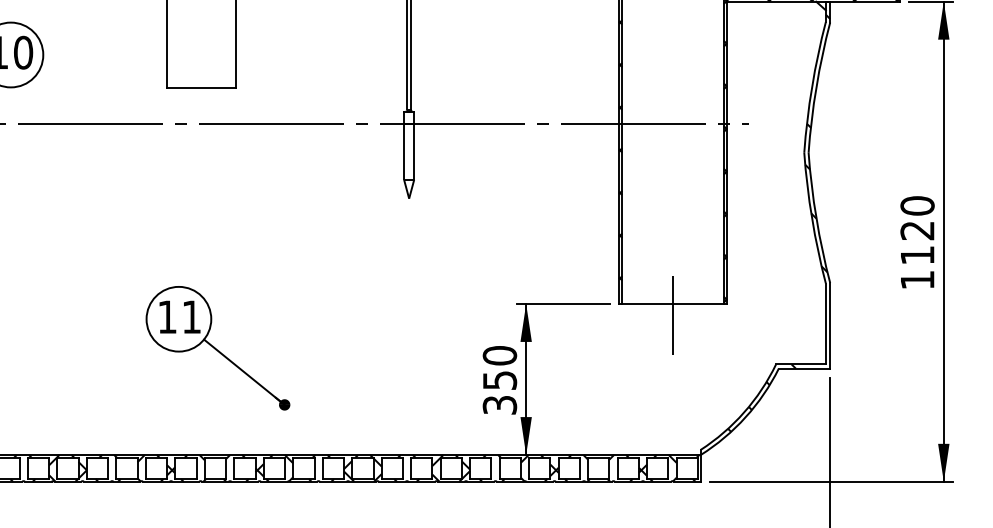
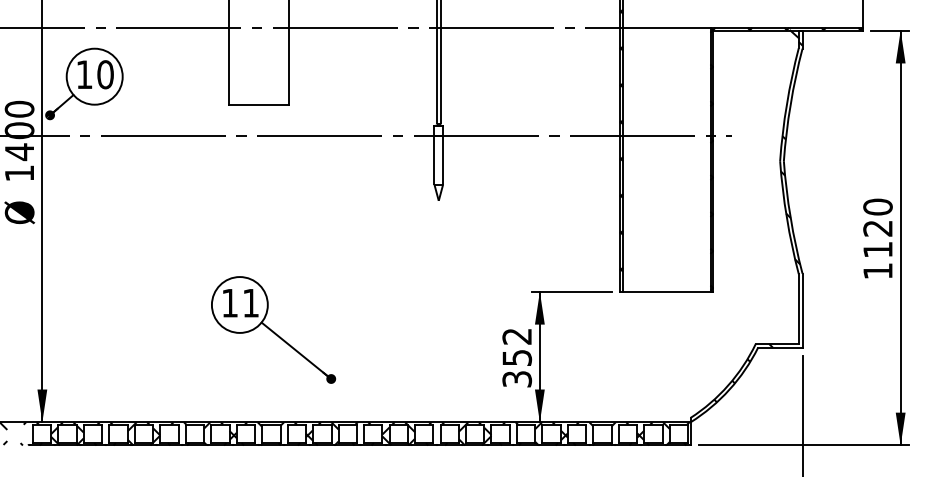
line: (672, 315) -> (666, 301), removed
text: (500, 355) -> (517, 336), 350 -> 352

